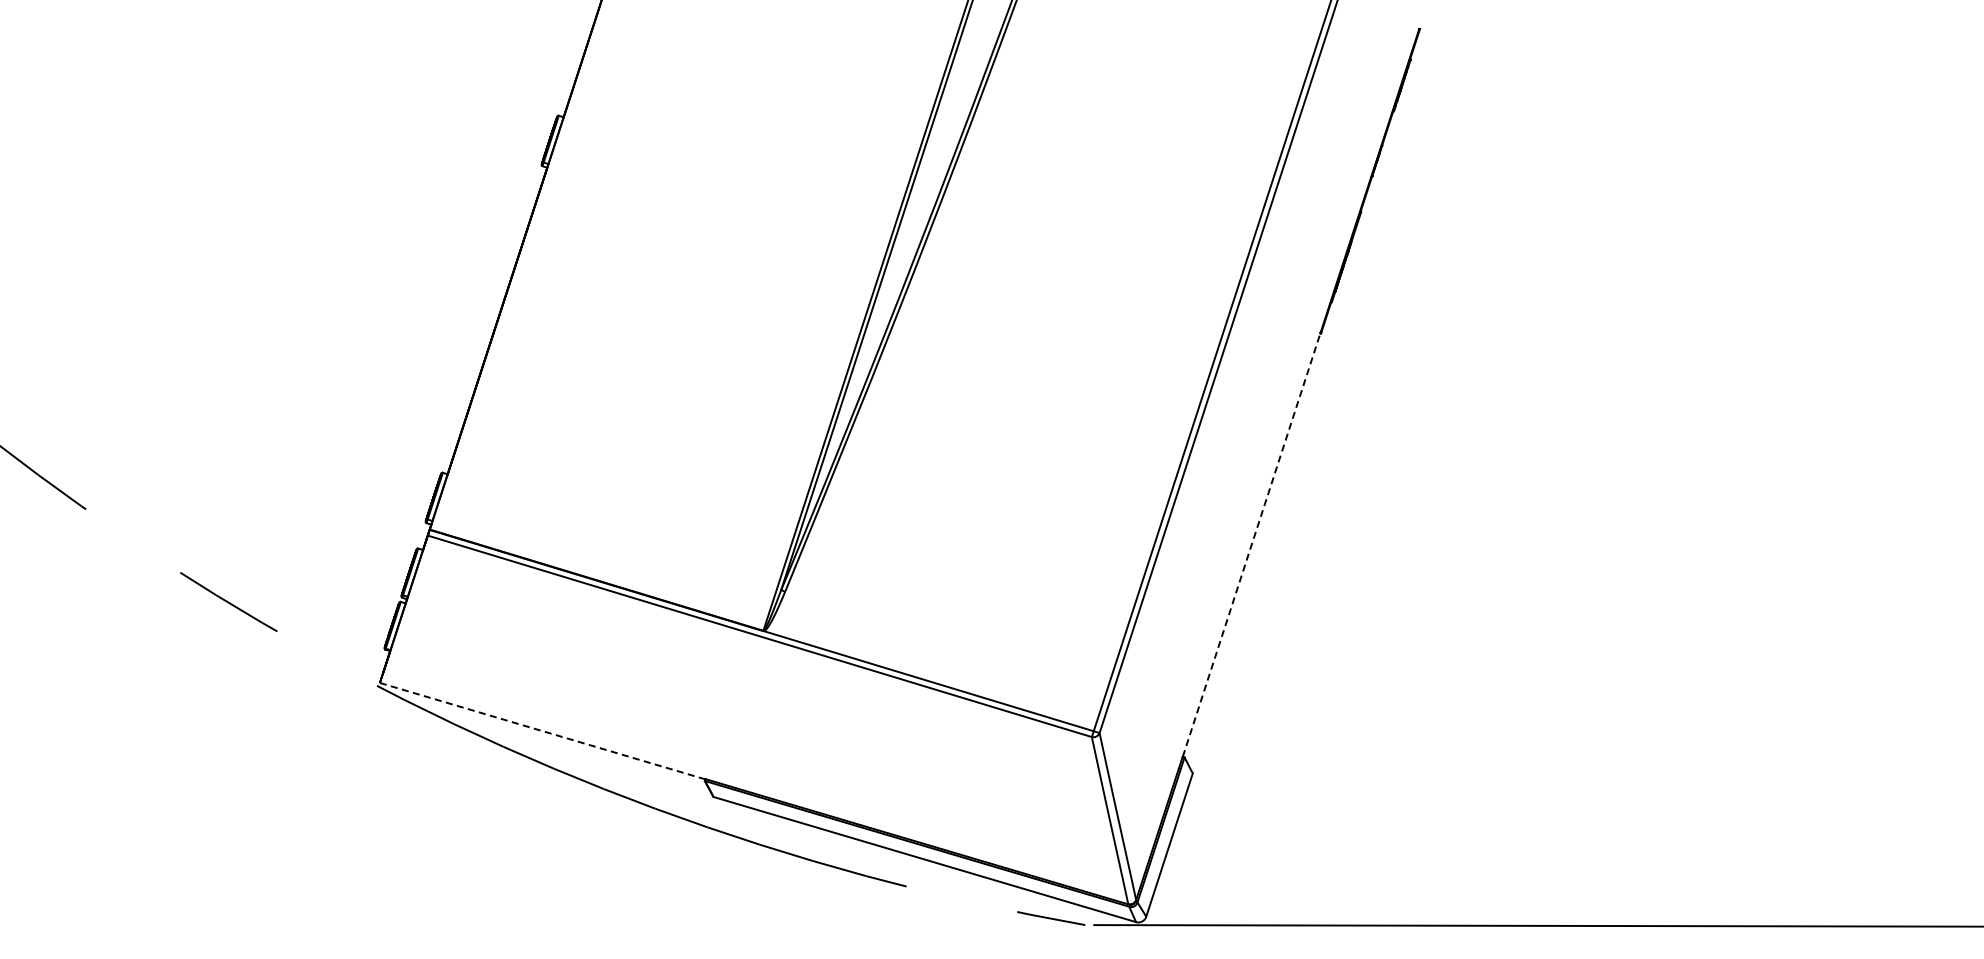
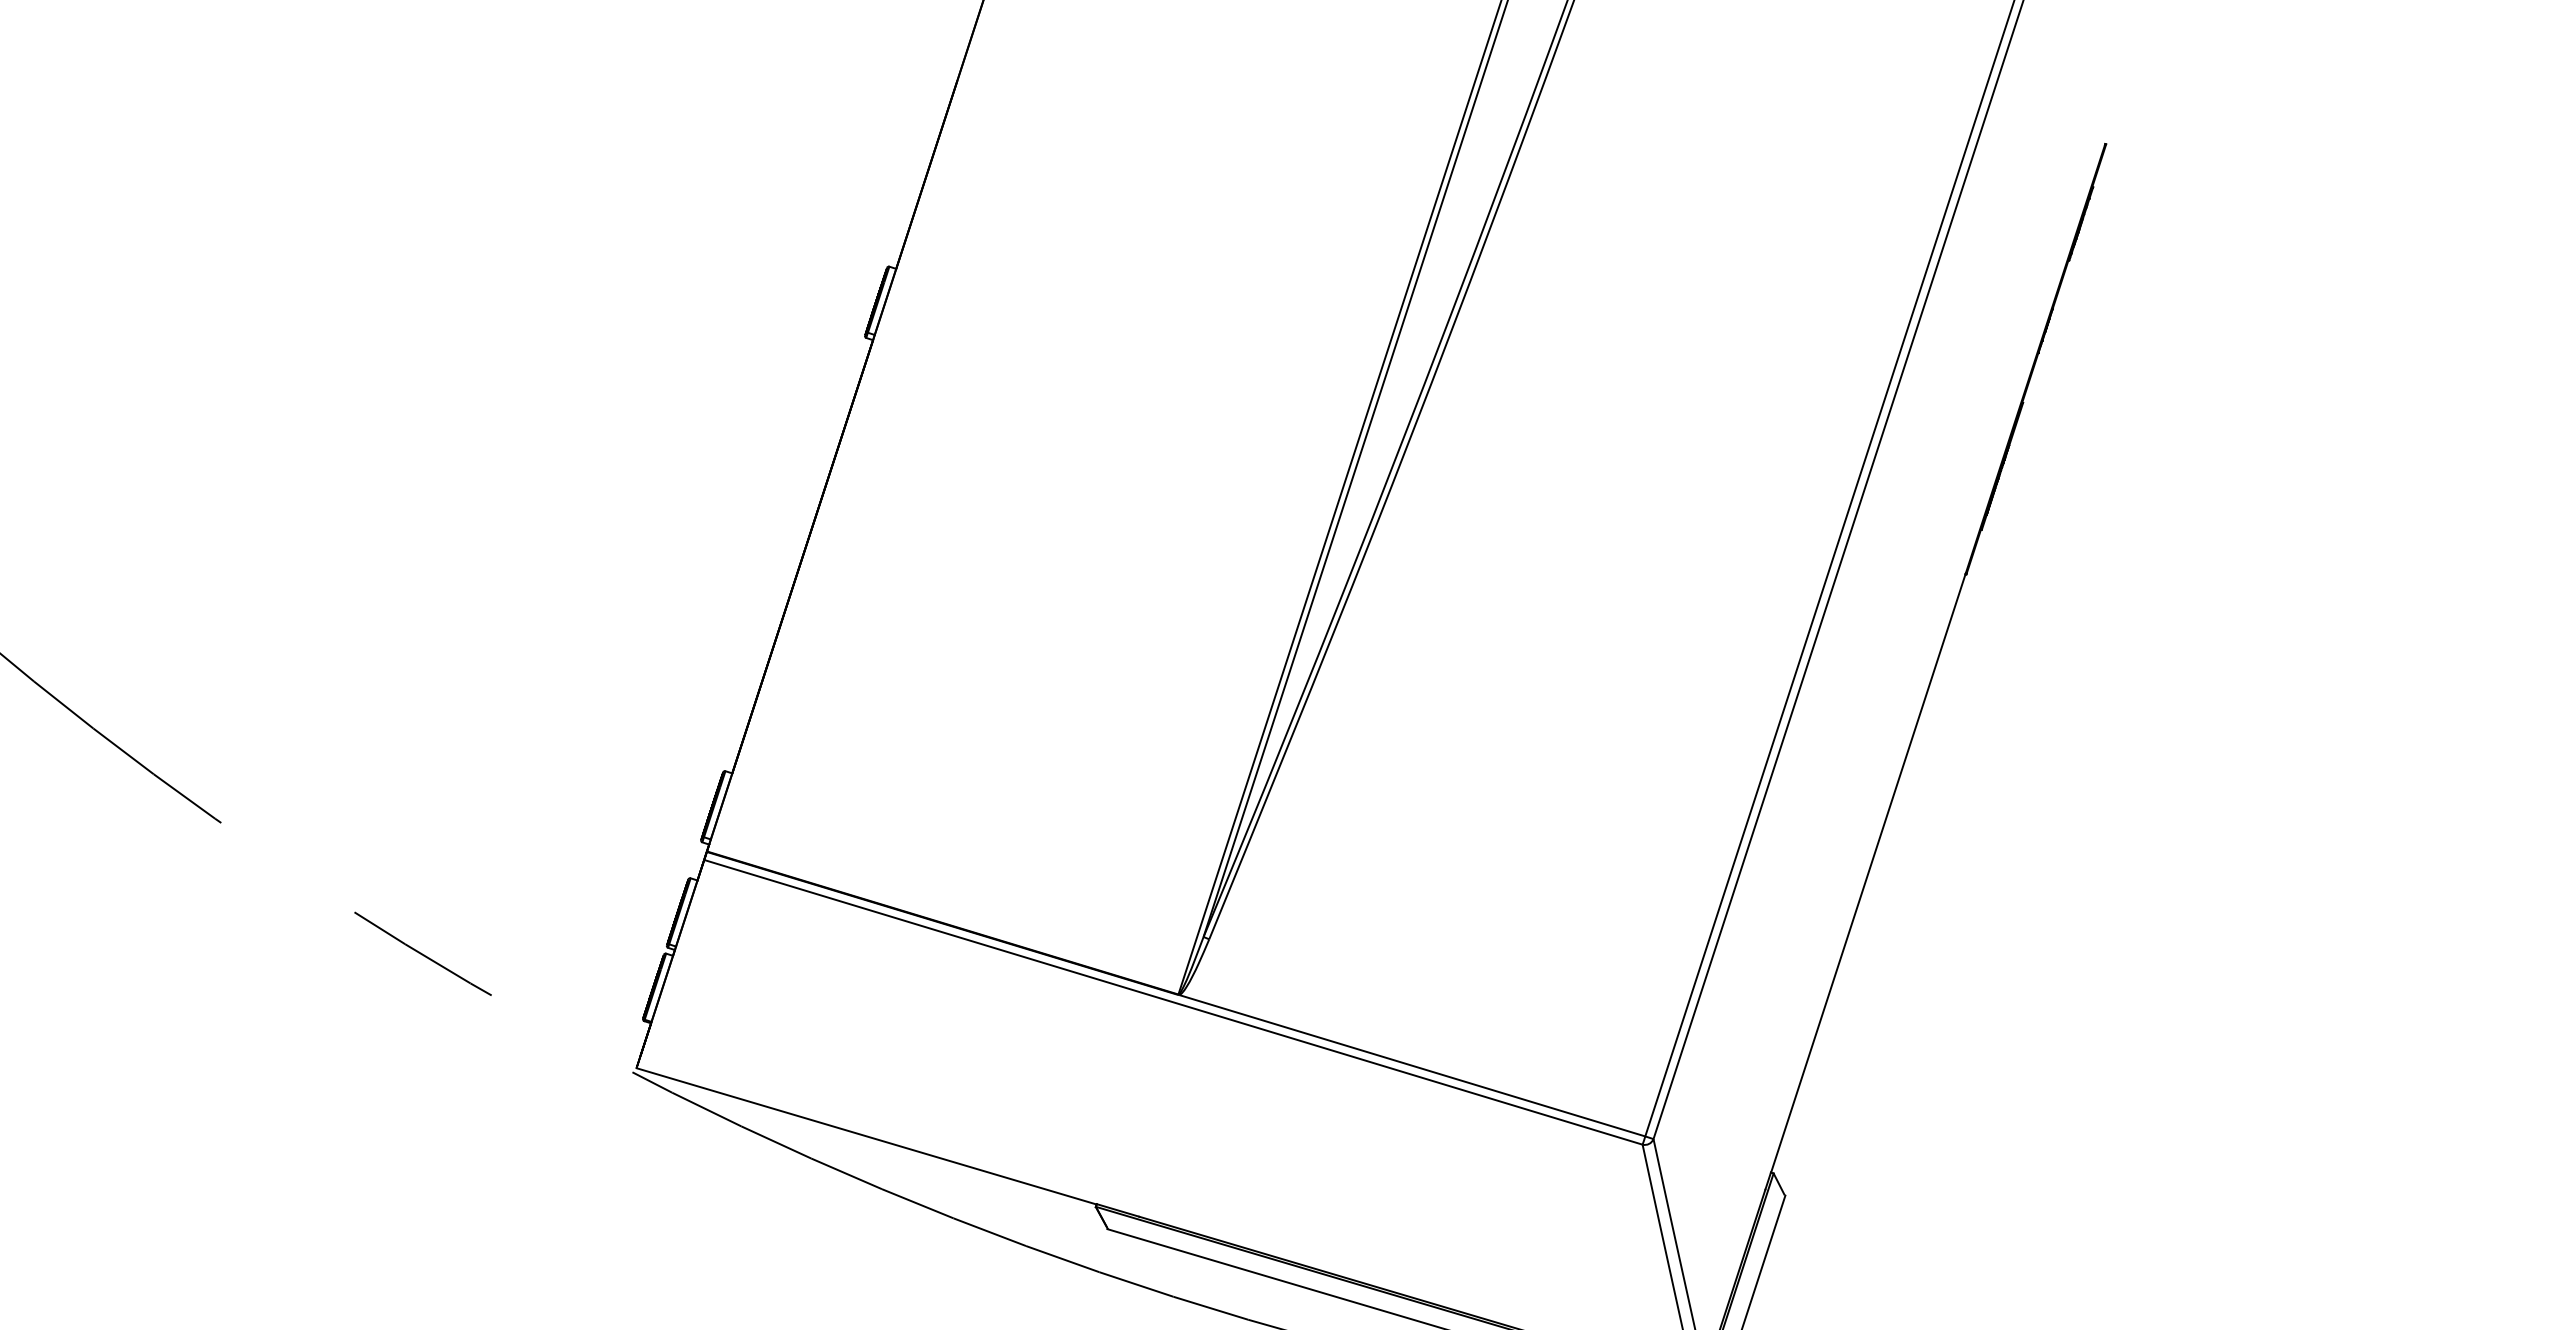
line: (1251, 544) -> (1868, 872), dashed -> solid
line: (542, 731) -> (866, 1136), dashed -> solid

